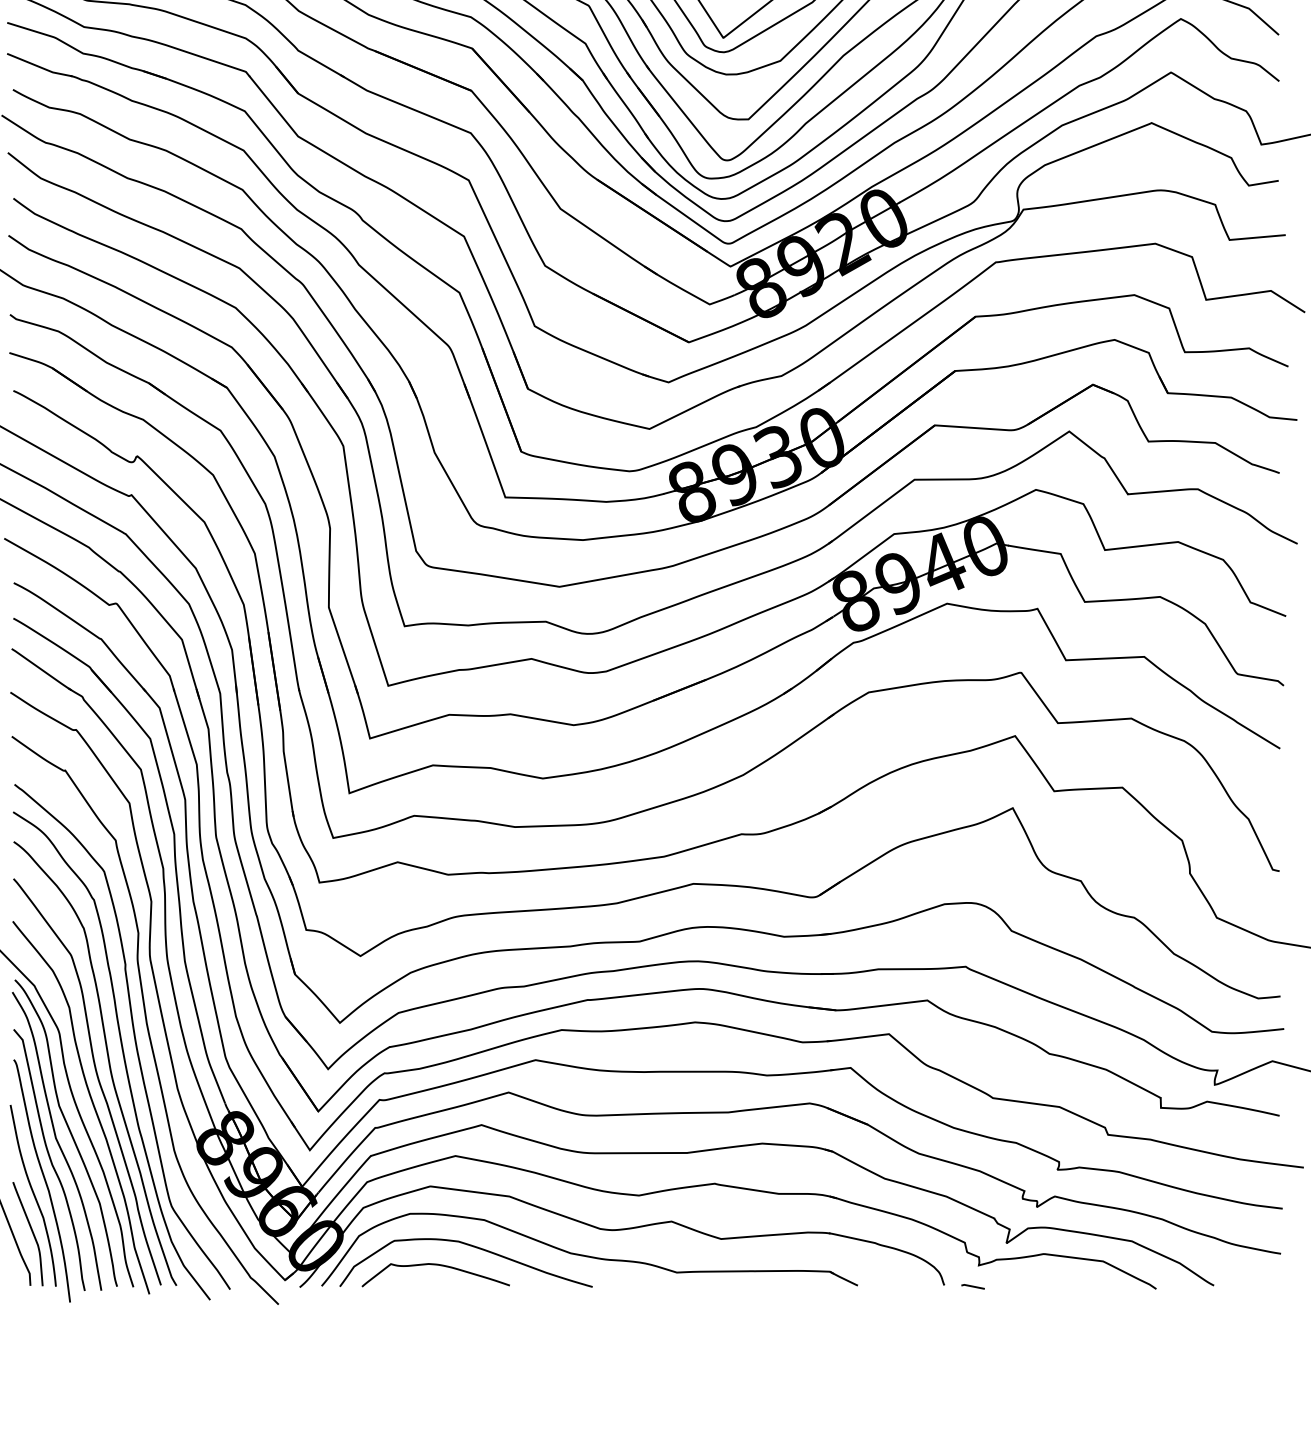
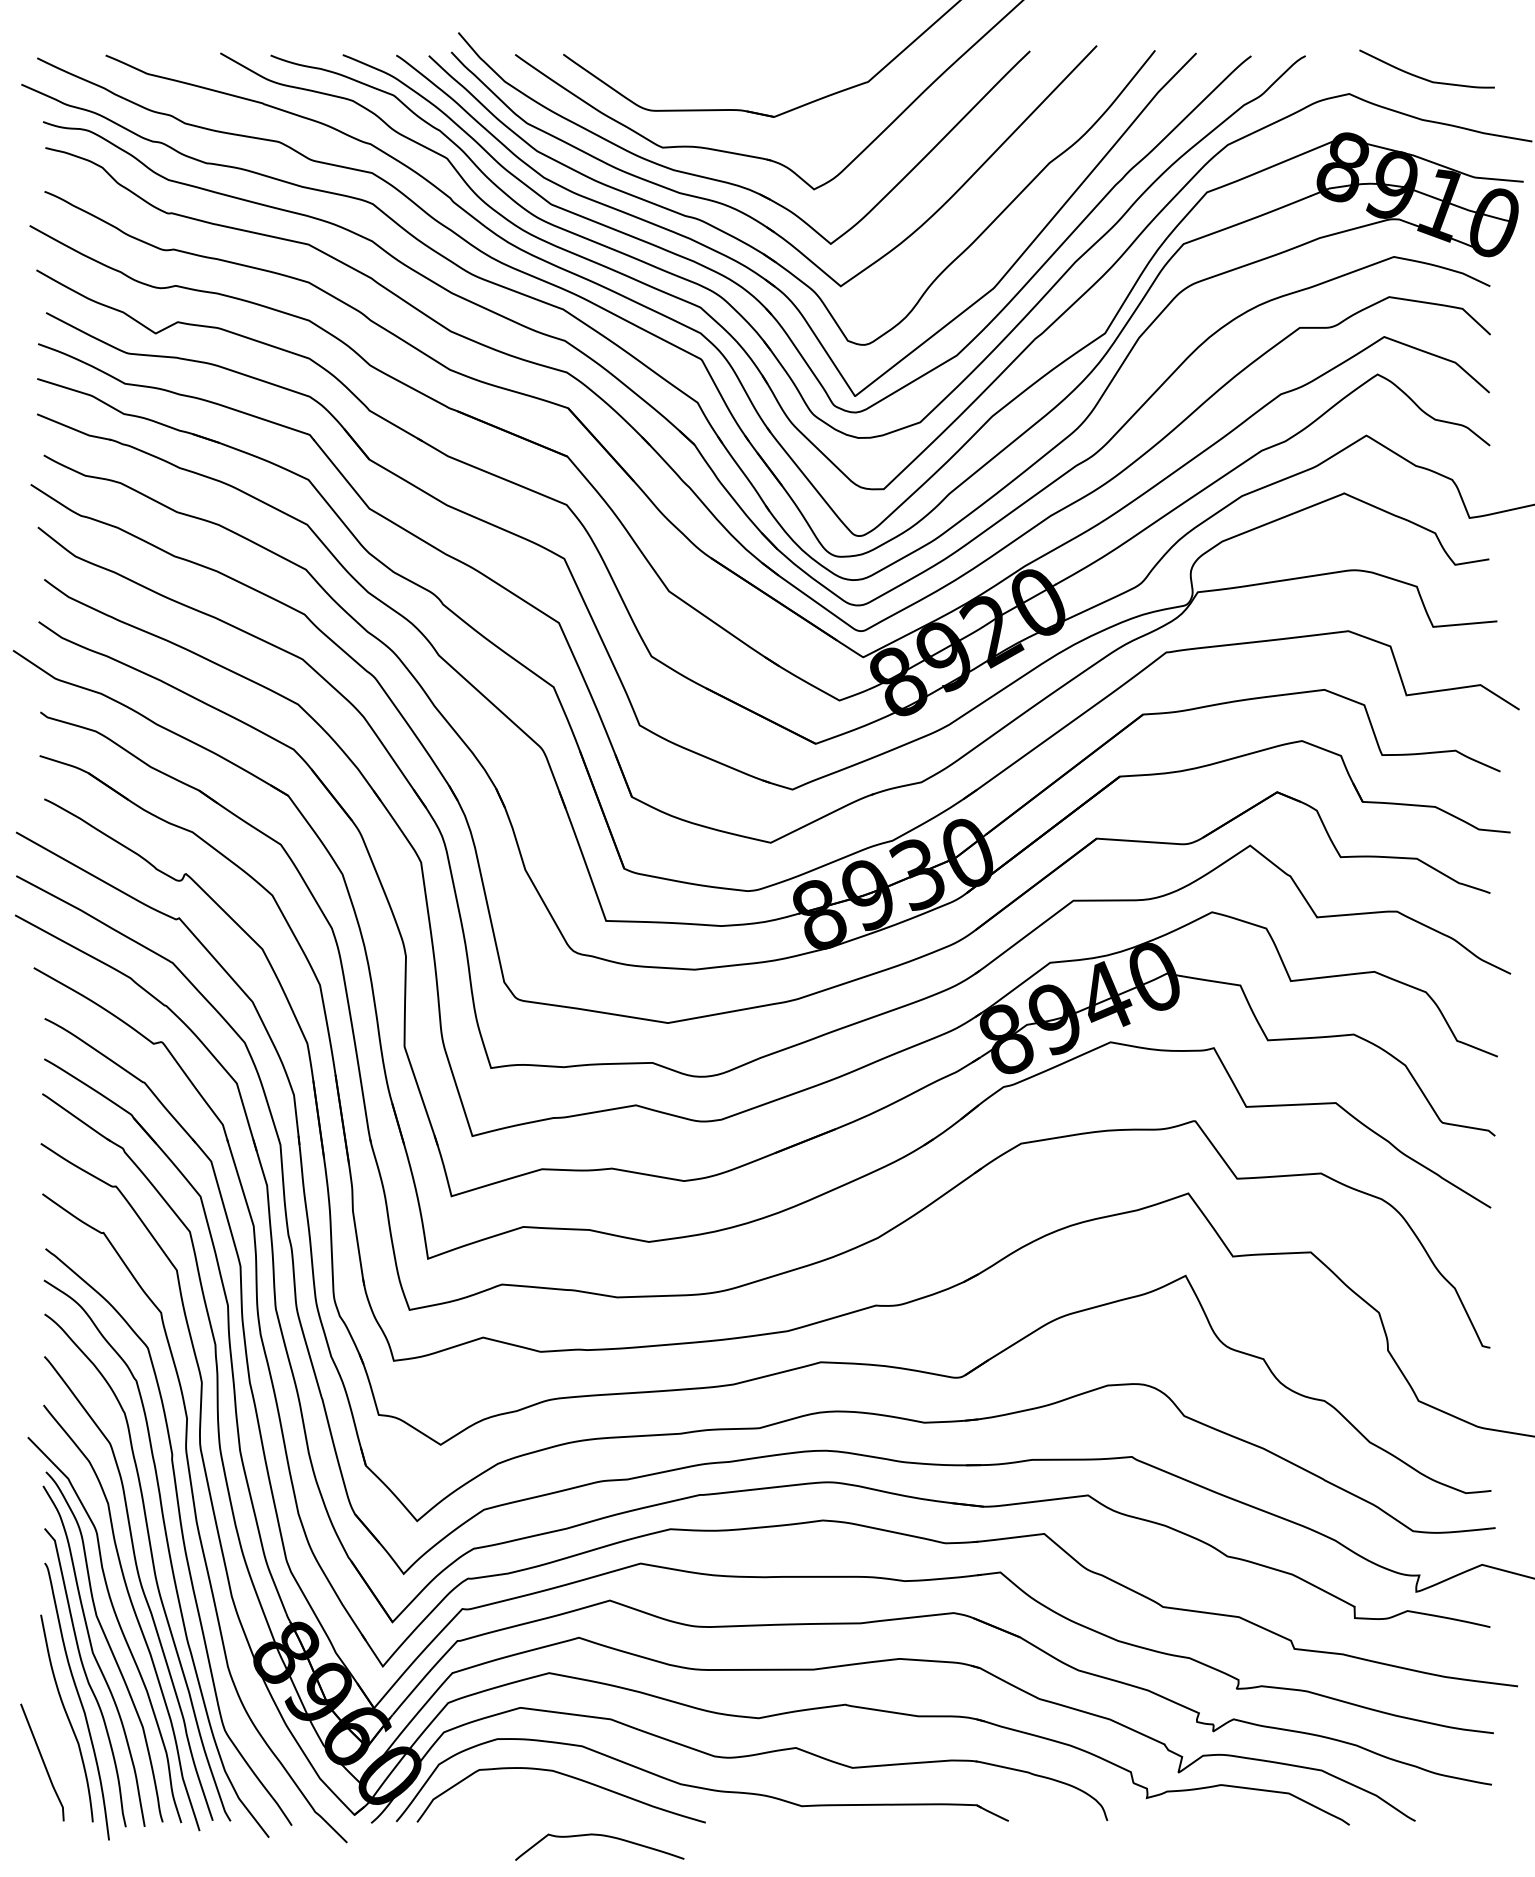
curve: (31, 1230) -> (64, 1758), removed
curve: (437, 1265) -> (601, 1836), moved
line: (972, 1286) -> (1139, 1822), removed

